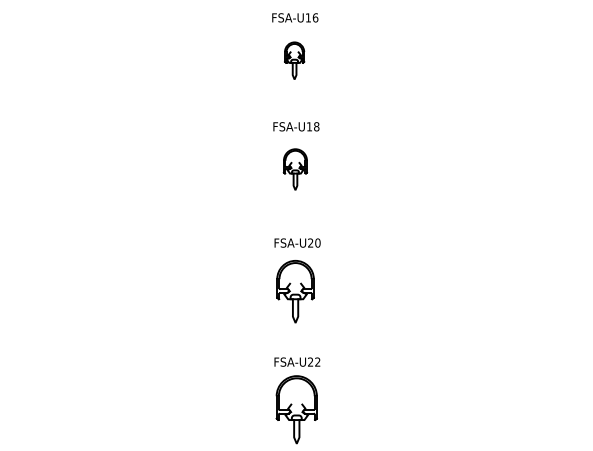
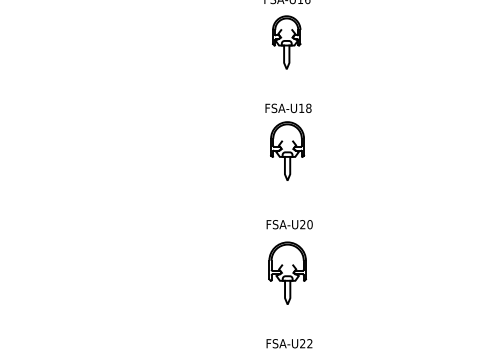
part: (294, 60) -> (286, 42), size x1.43
part: (295, 169) -> (287, 151), size x1.43

